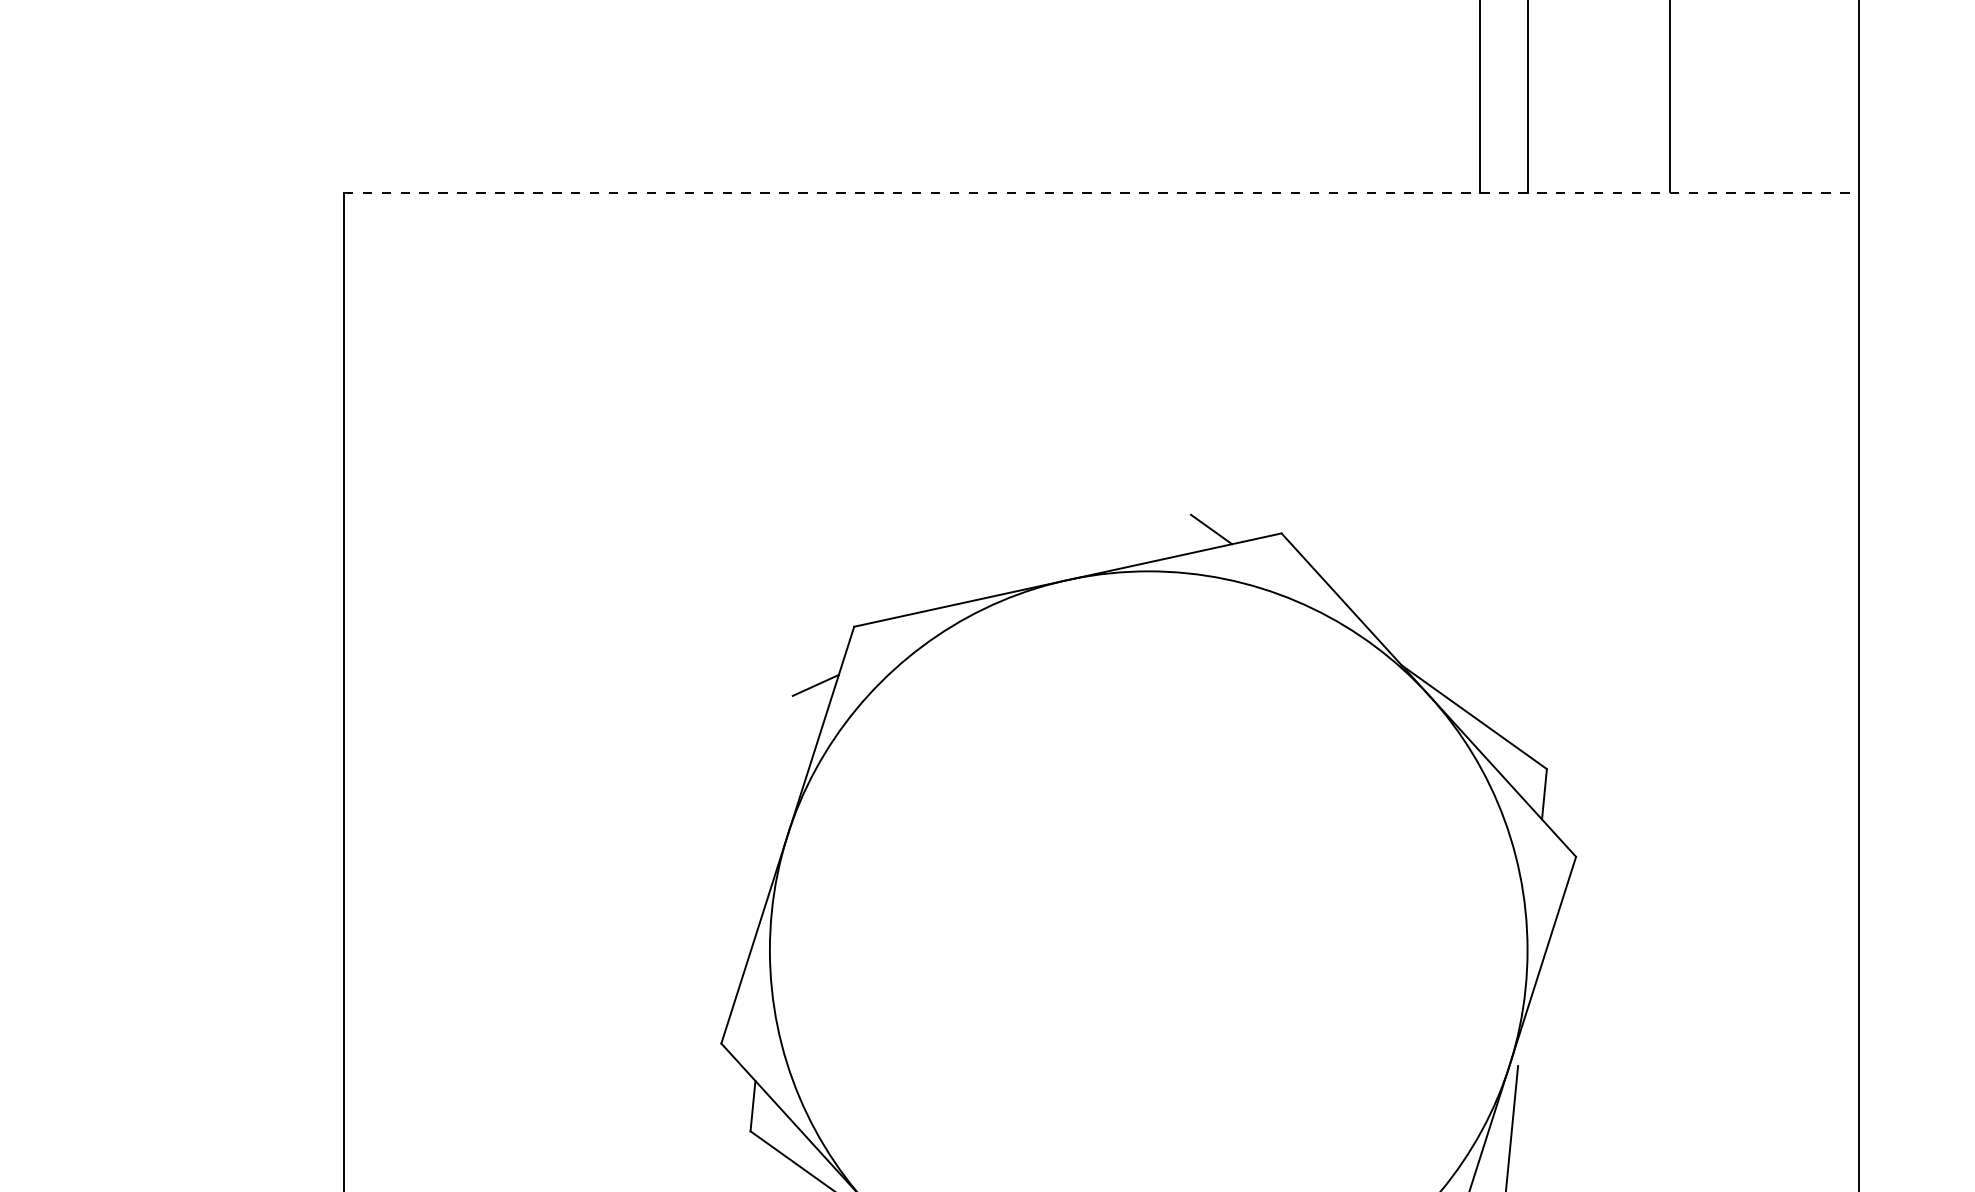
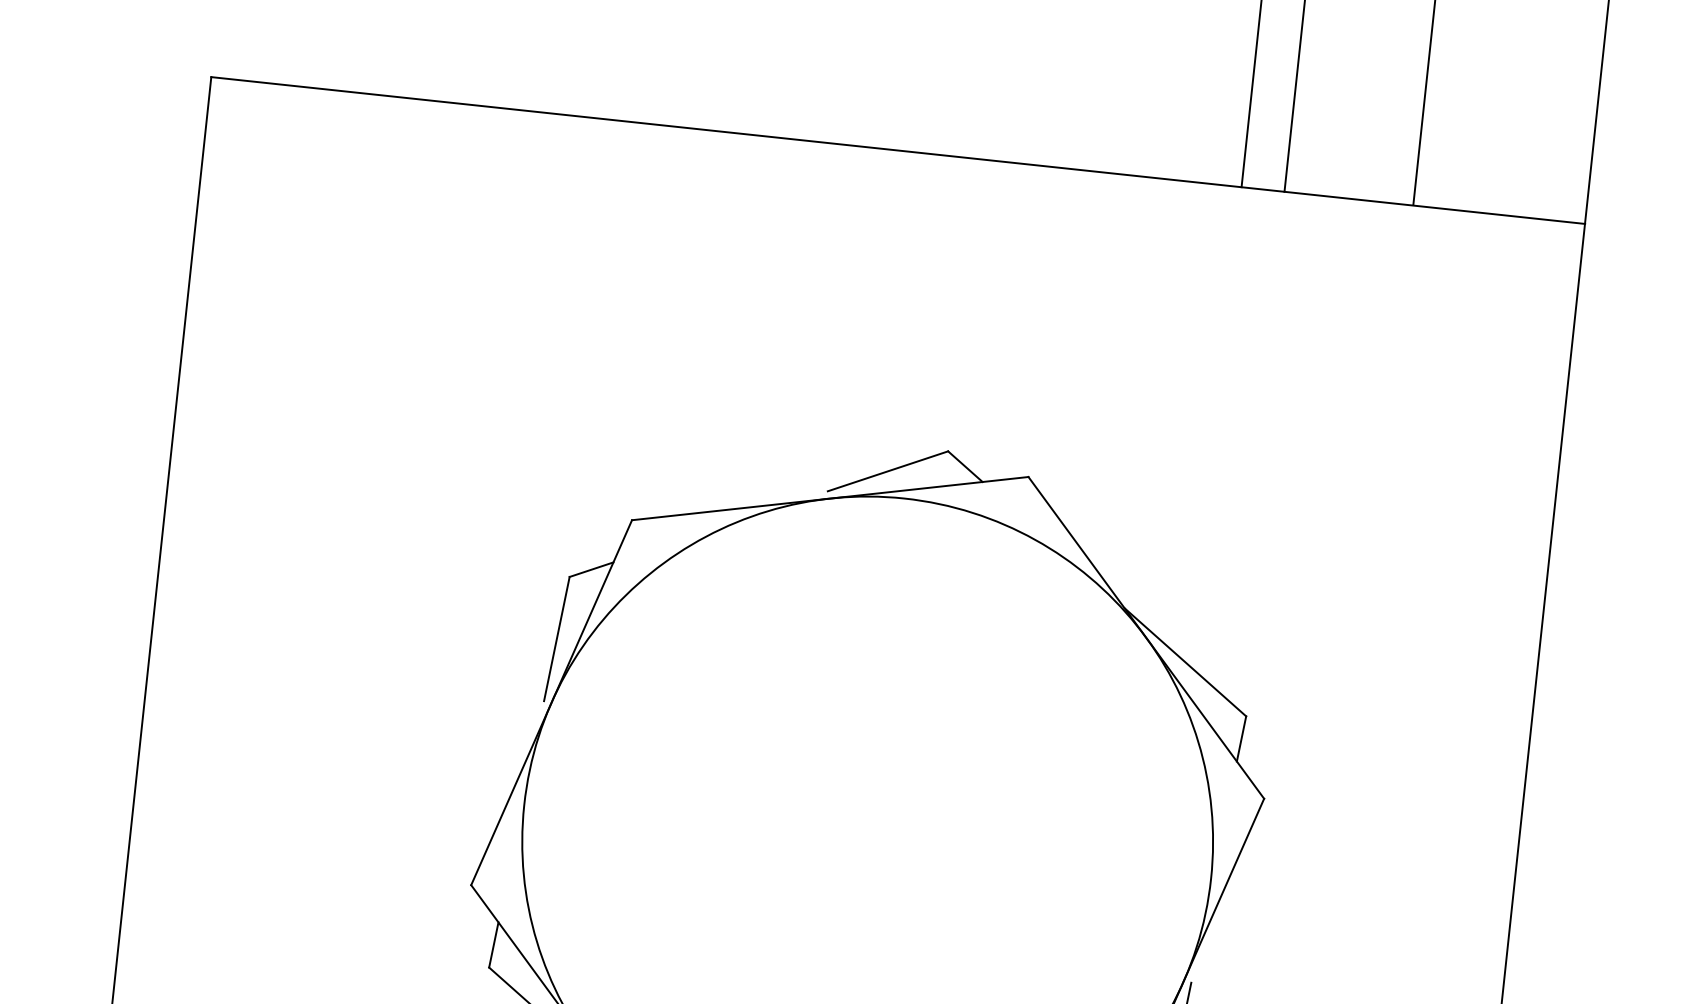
line: (1101, 192) -> (898, 150), dashed -> solid
line: (1127, 543) -> (887, 471), added
line: (785, 764) -> (556, 638), added

